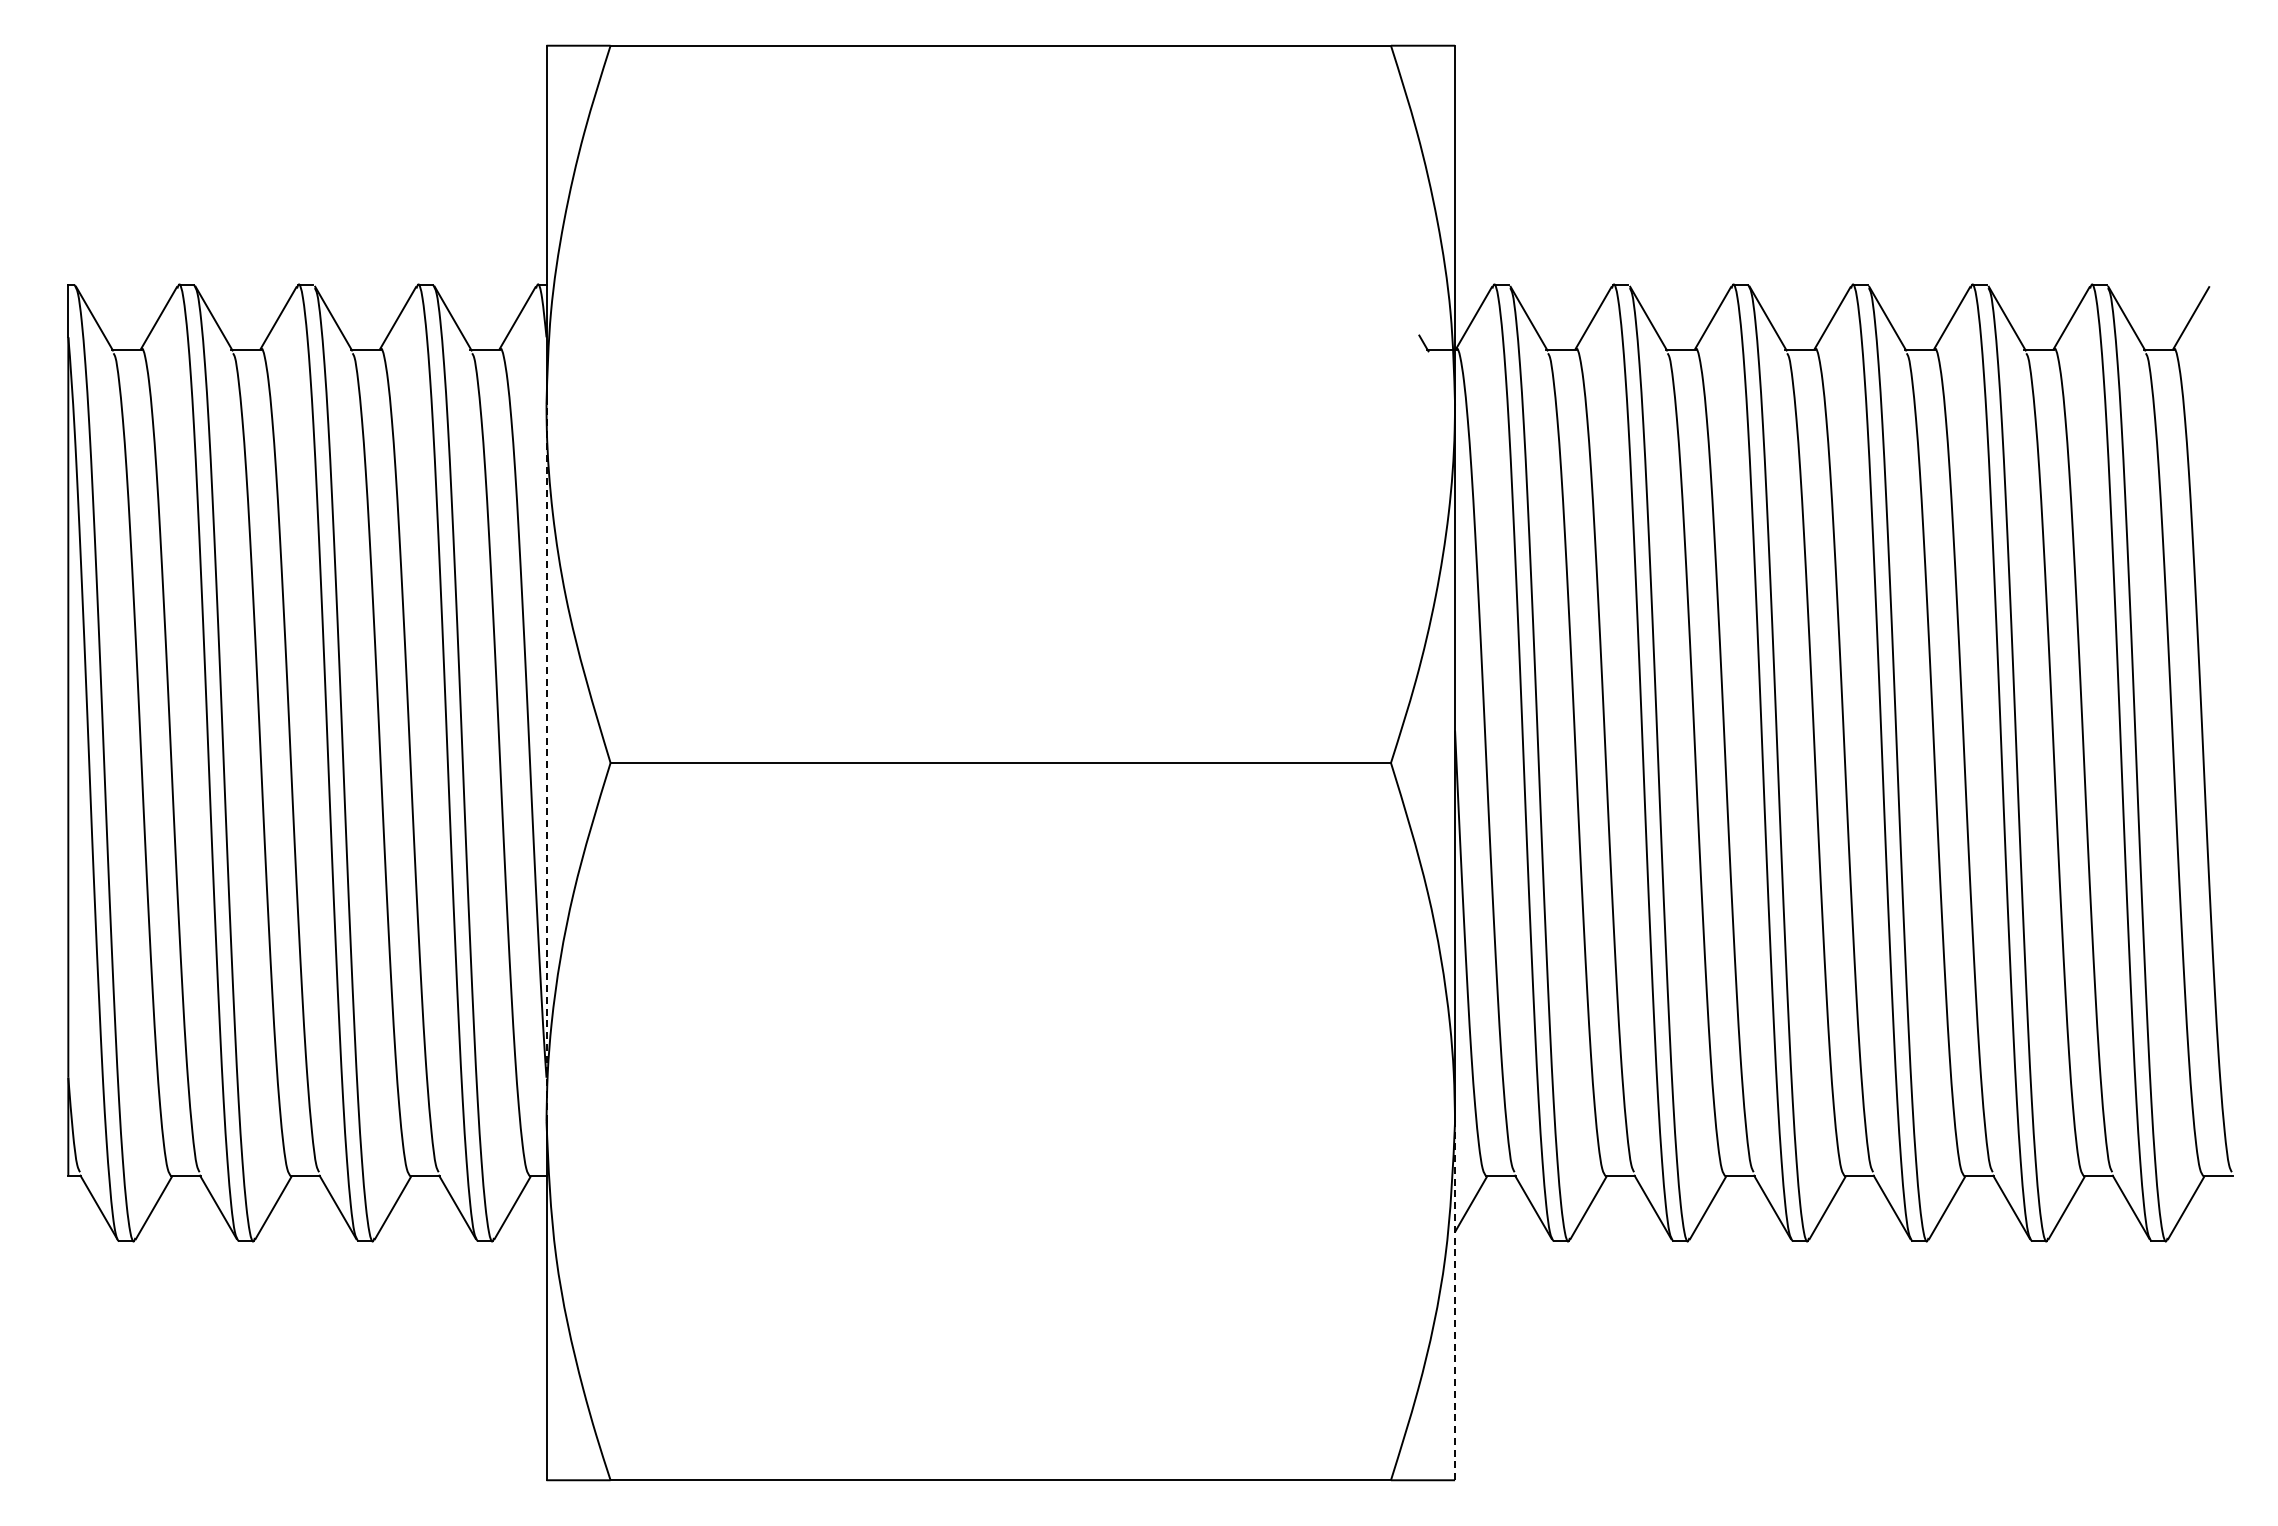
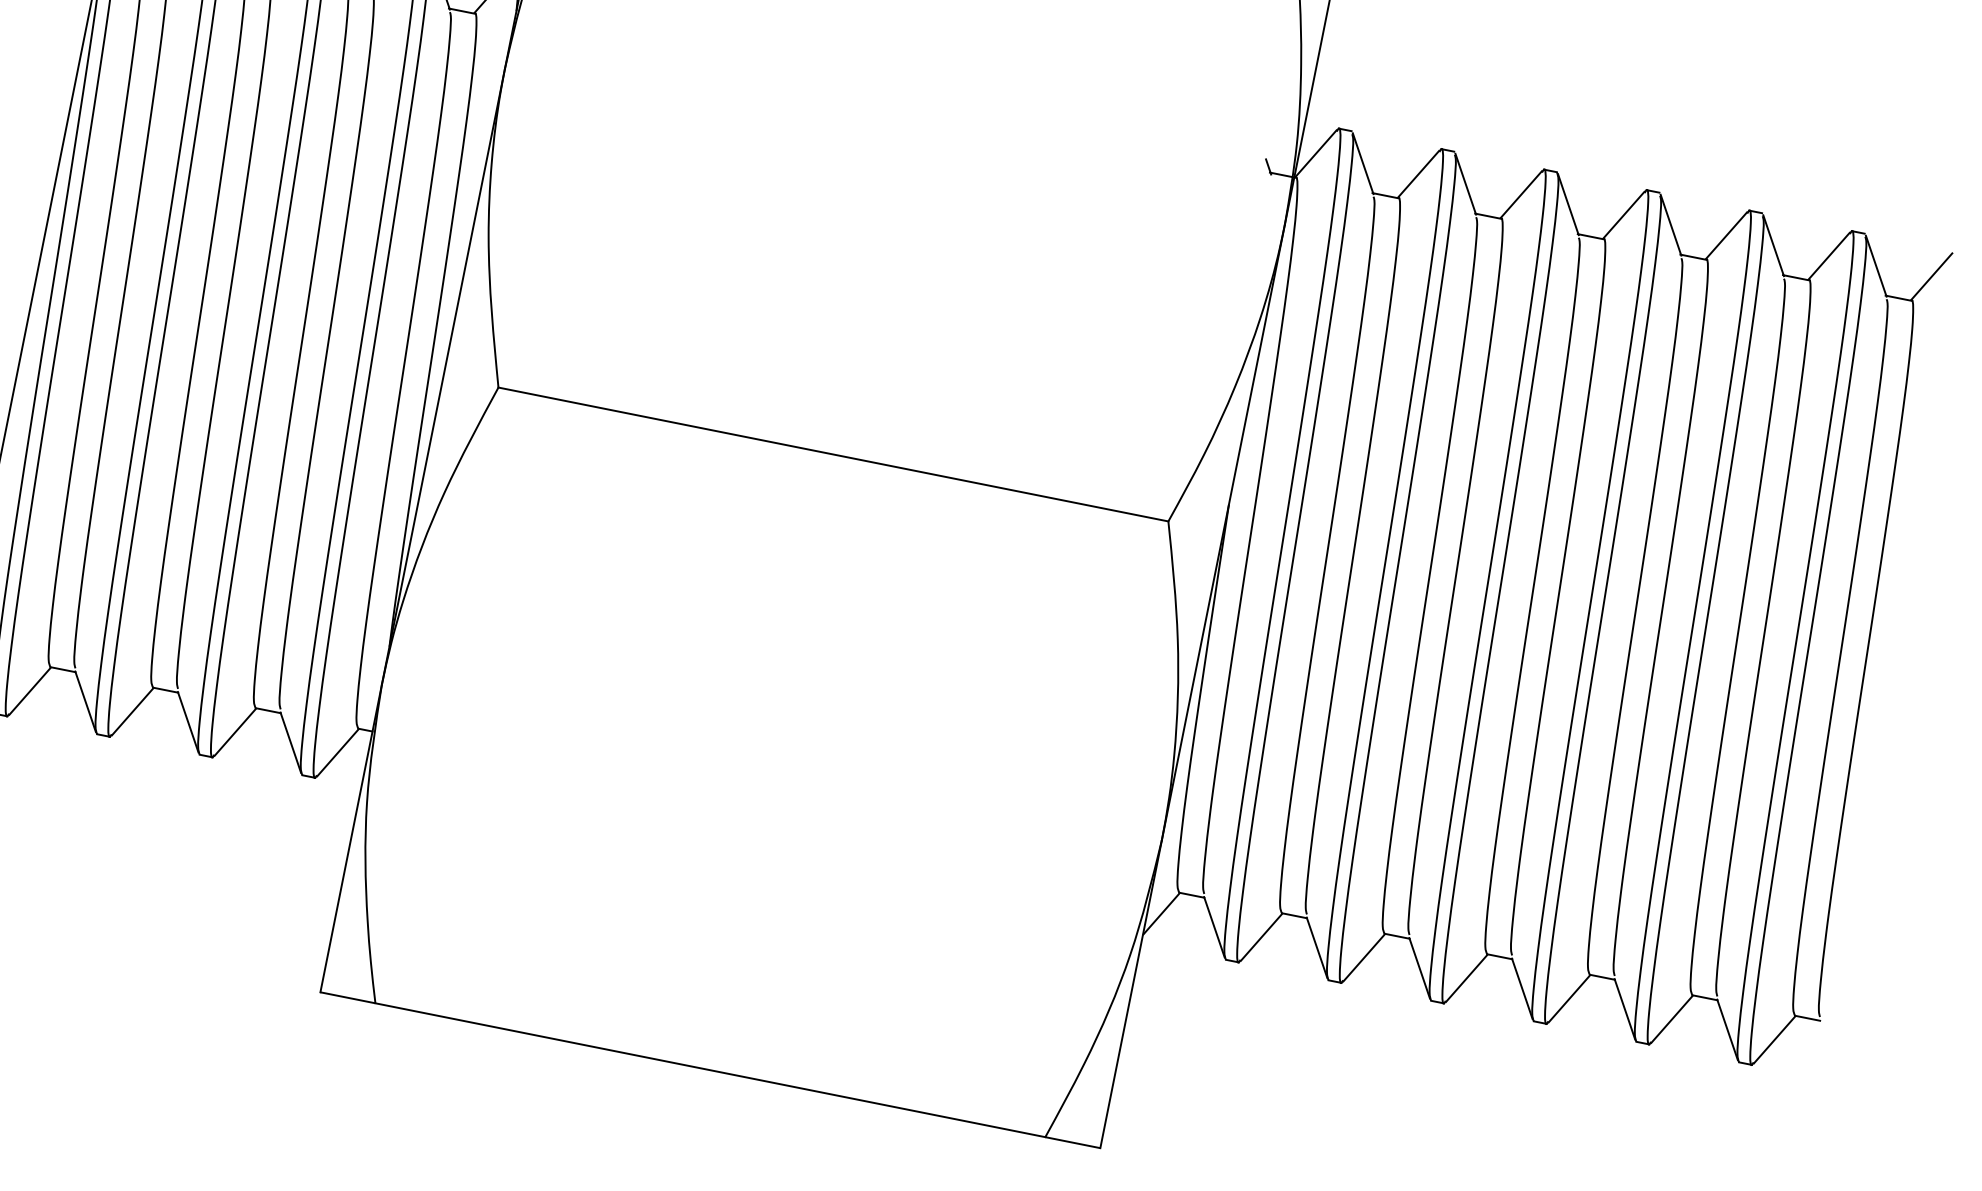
line: (546, 762) -> (443, 376), dashed -> solid
line: (1455, 1300) -> (1131, 993), dashed -> solid

